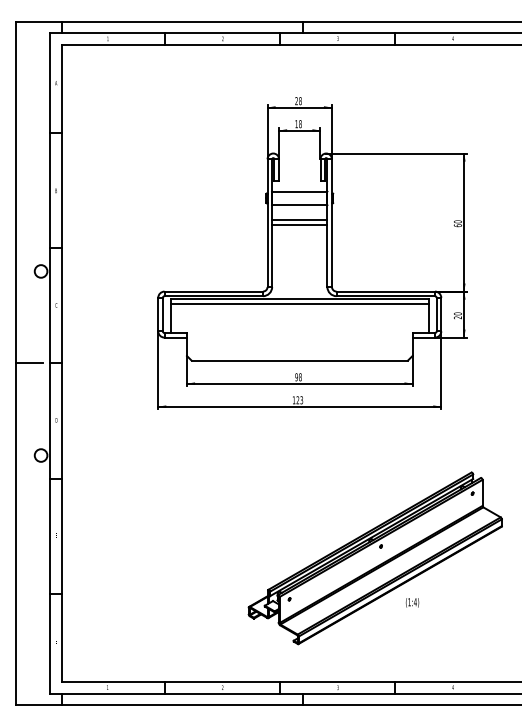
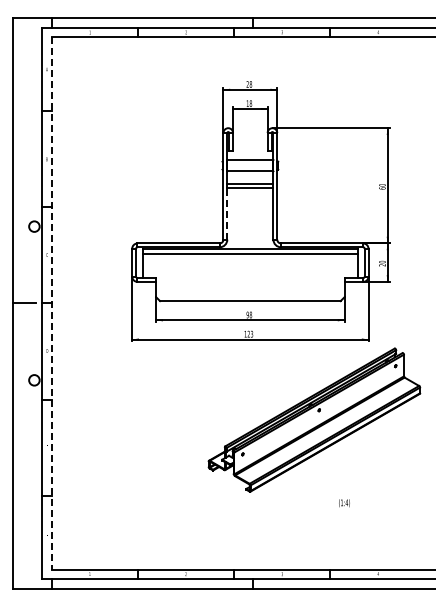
line: (272, 255) -> (227, 213), solid -> dashed
line: (61, 363) -> (51, 303), solid -> dashed
part: (375, 557) -> (314, 419), moved

